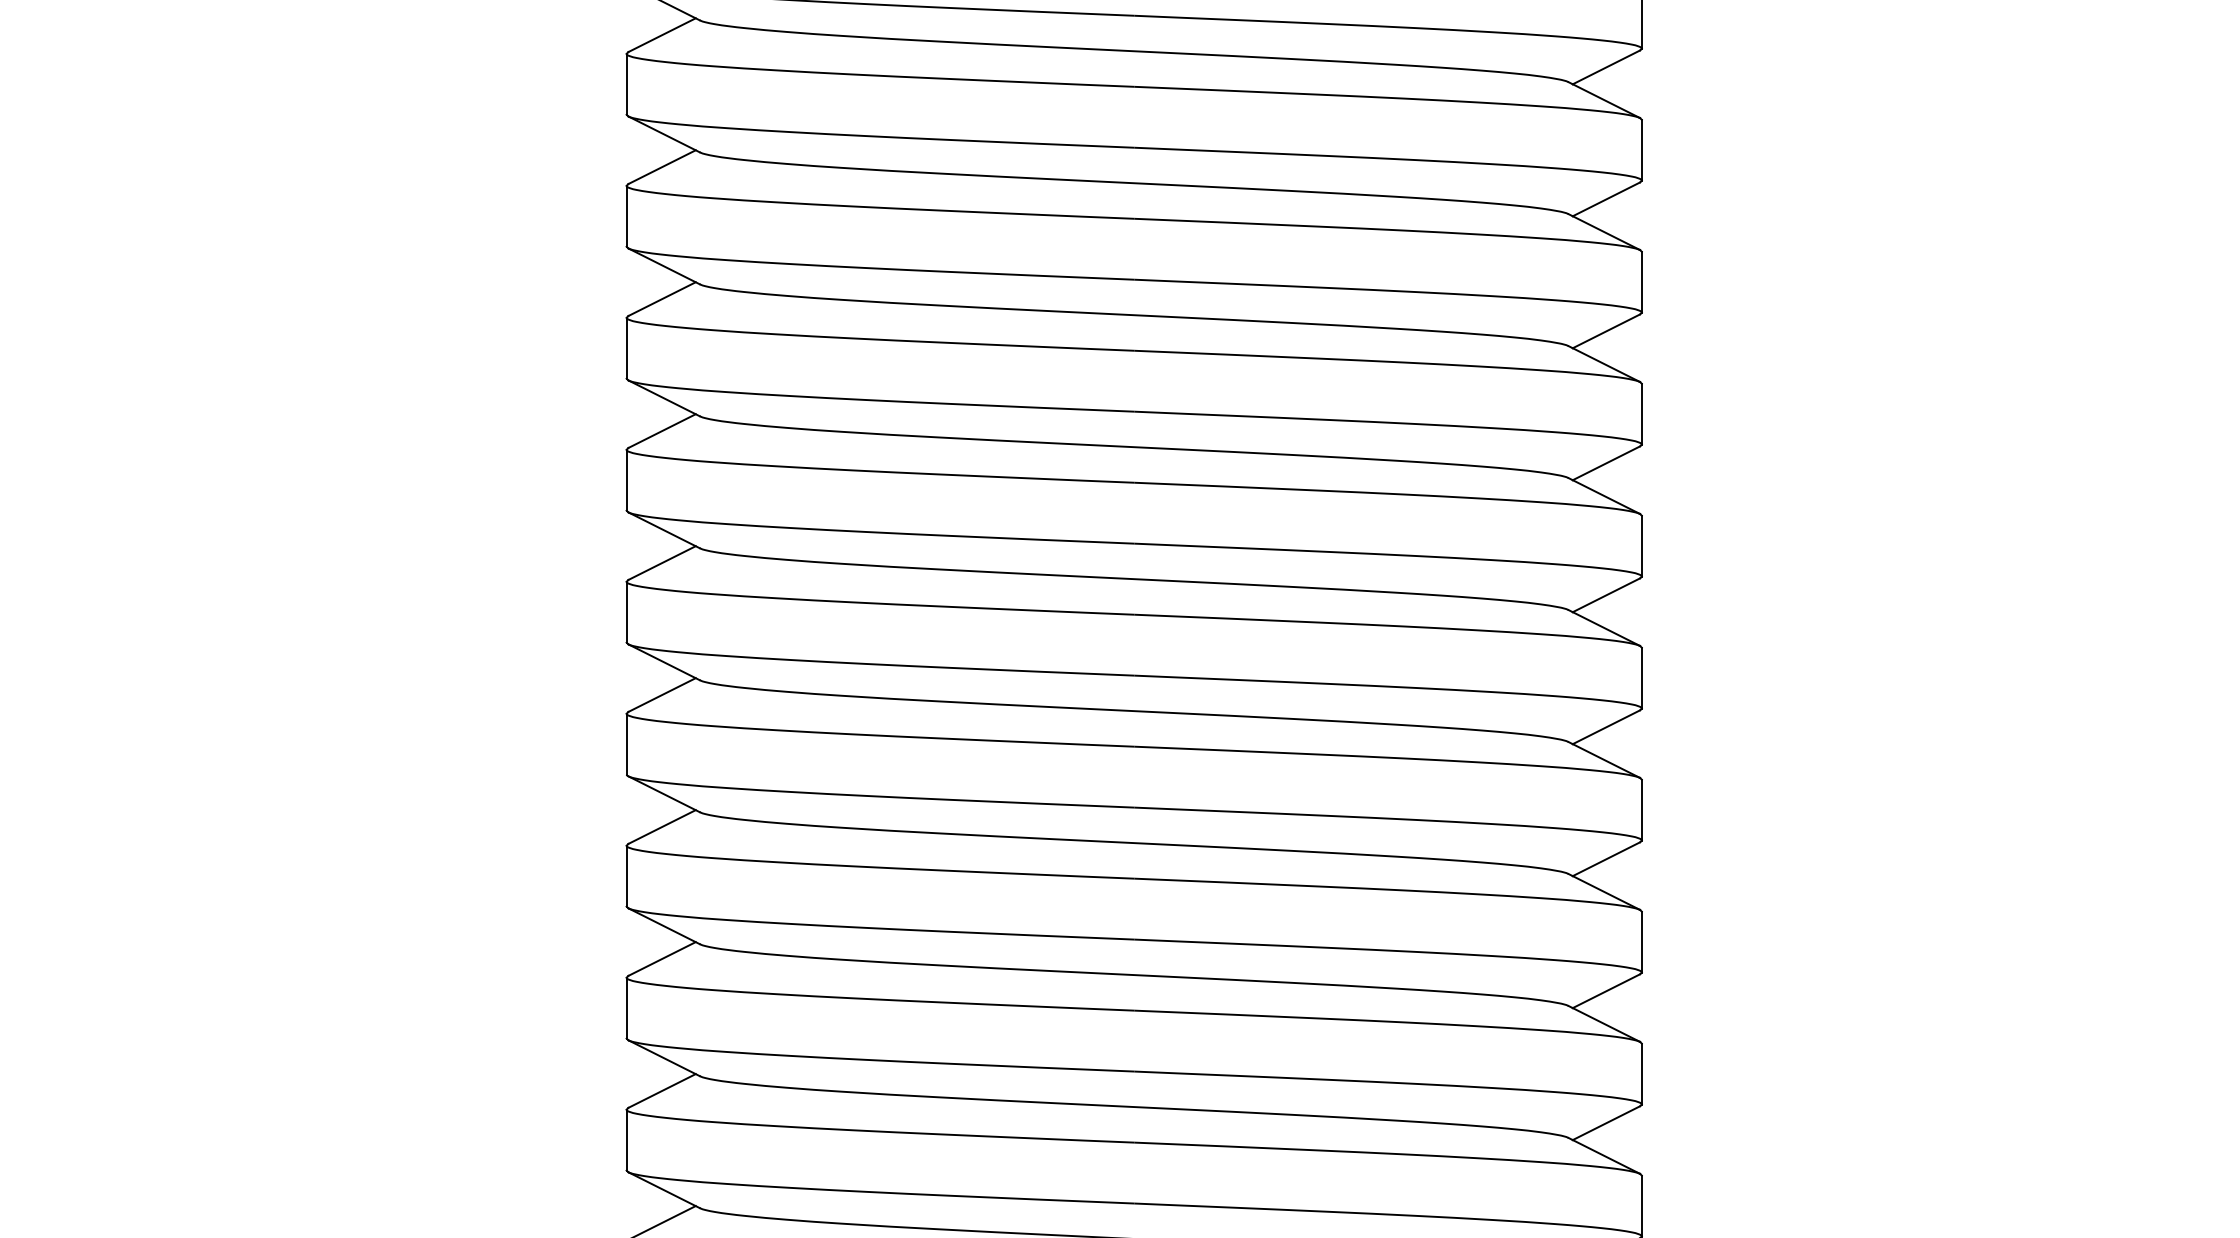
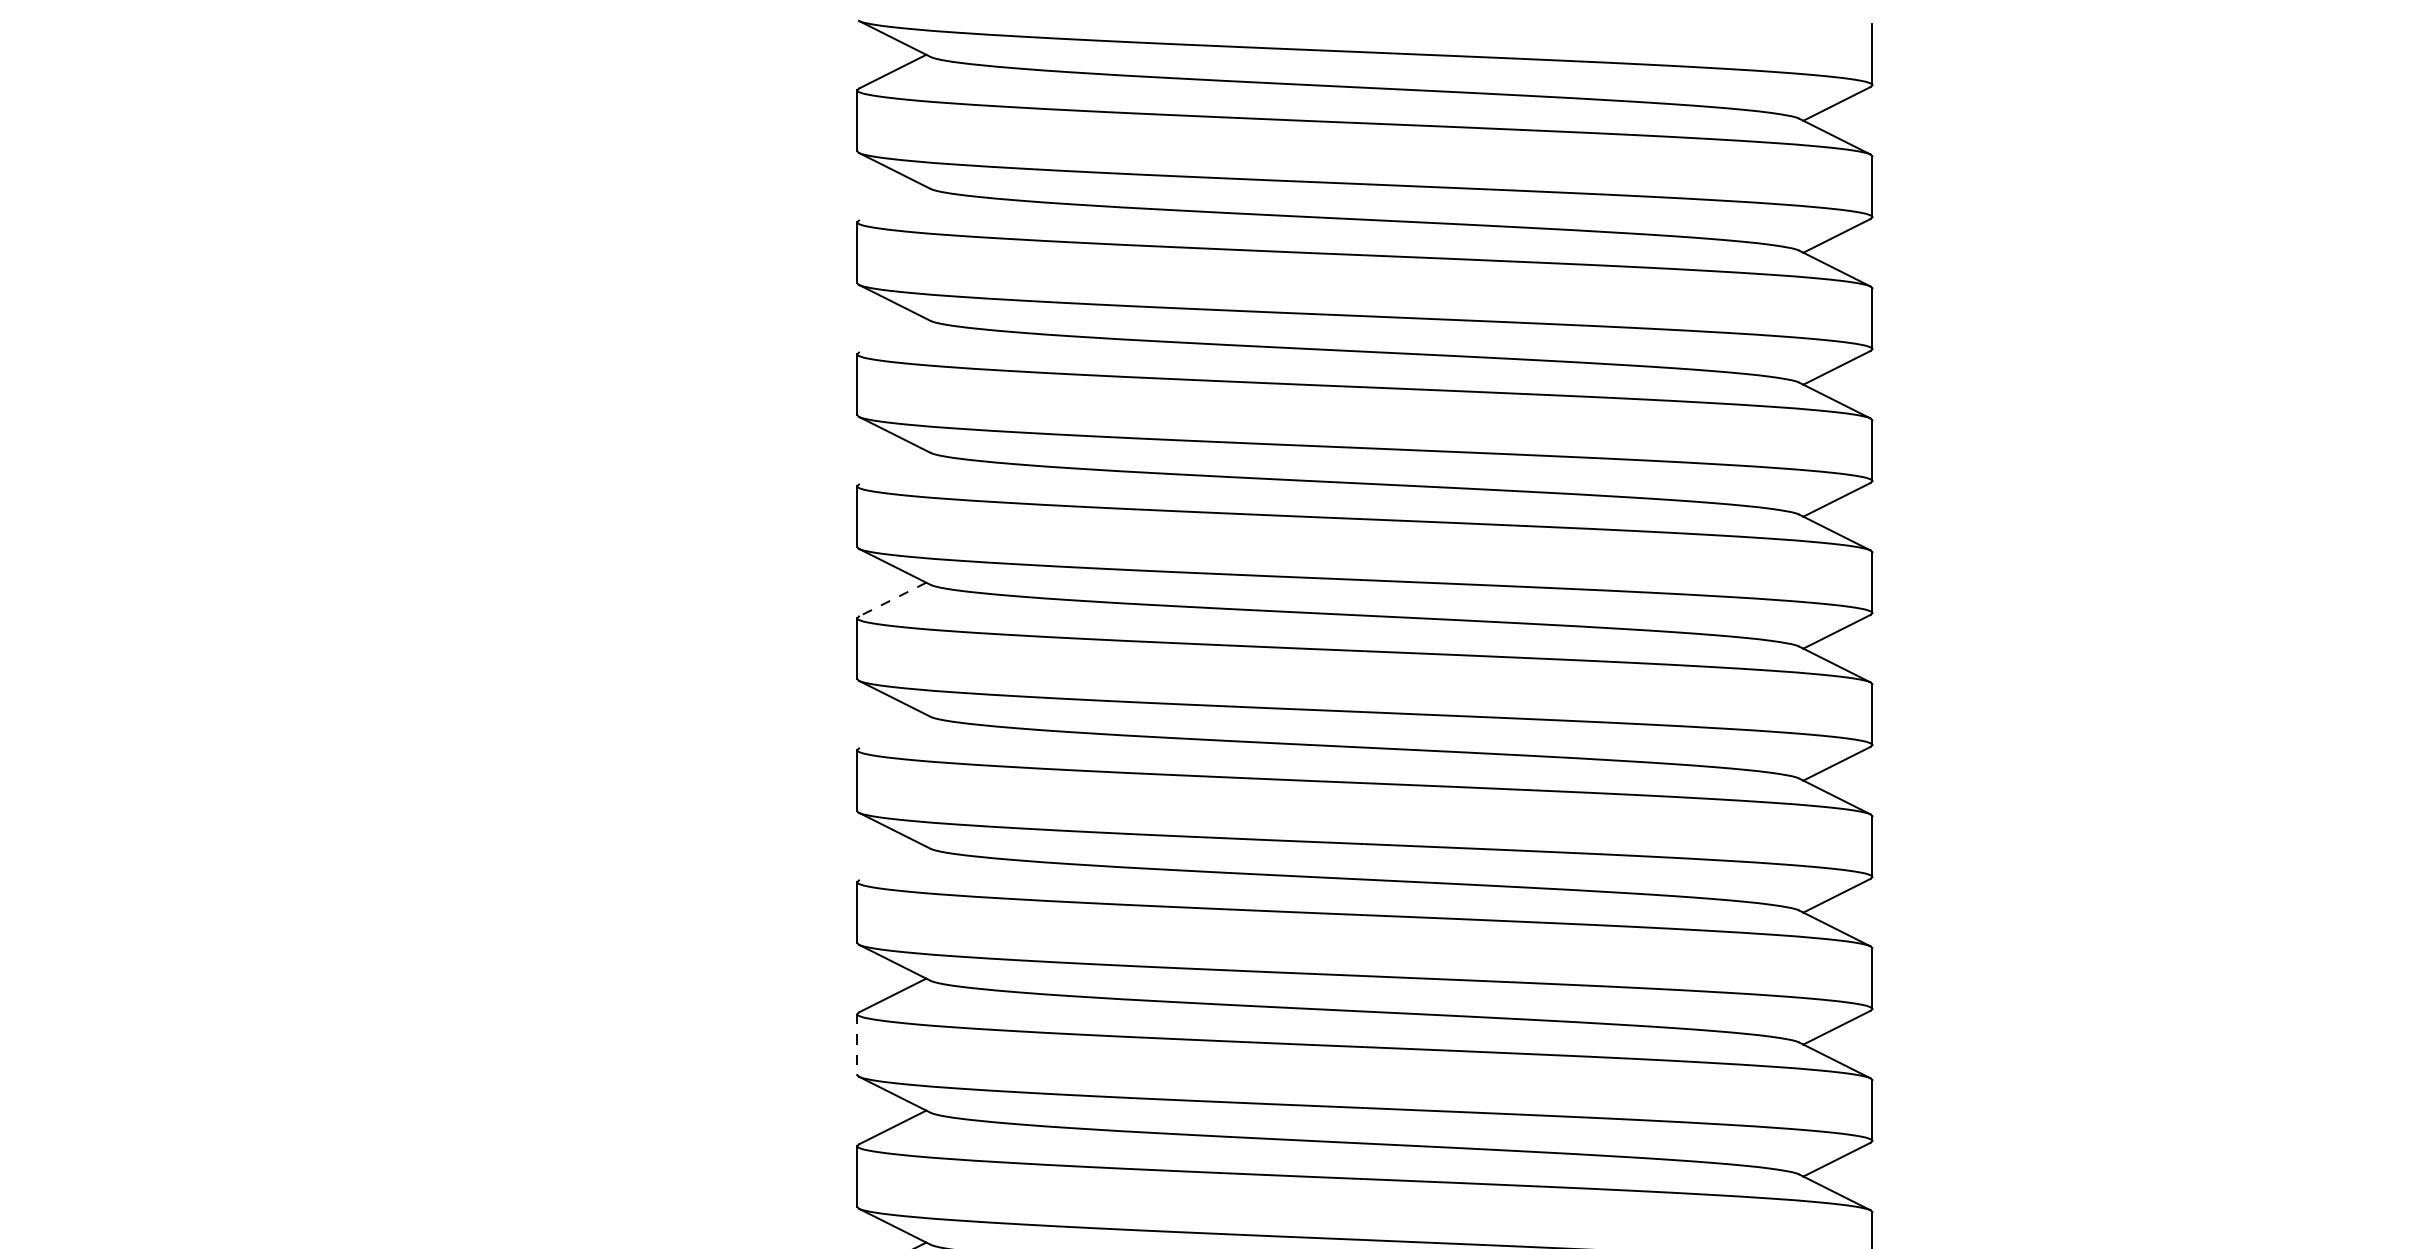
line: (661, 167) -> (892, 203), removed
line: (661, 299) -> (892, 335), removed
line: (661, 431) -> (892, 467), removed
line: (661, 563) -> (892, 599), solid -> dashed
line: (661, 695) -> (892, 731), removed
line: (661, 827) -> (892, 863), removed
line: (626, 1009) -> (857, 1045), solid -> dashed

